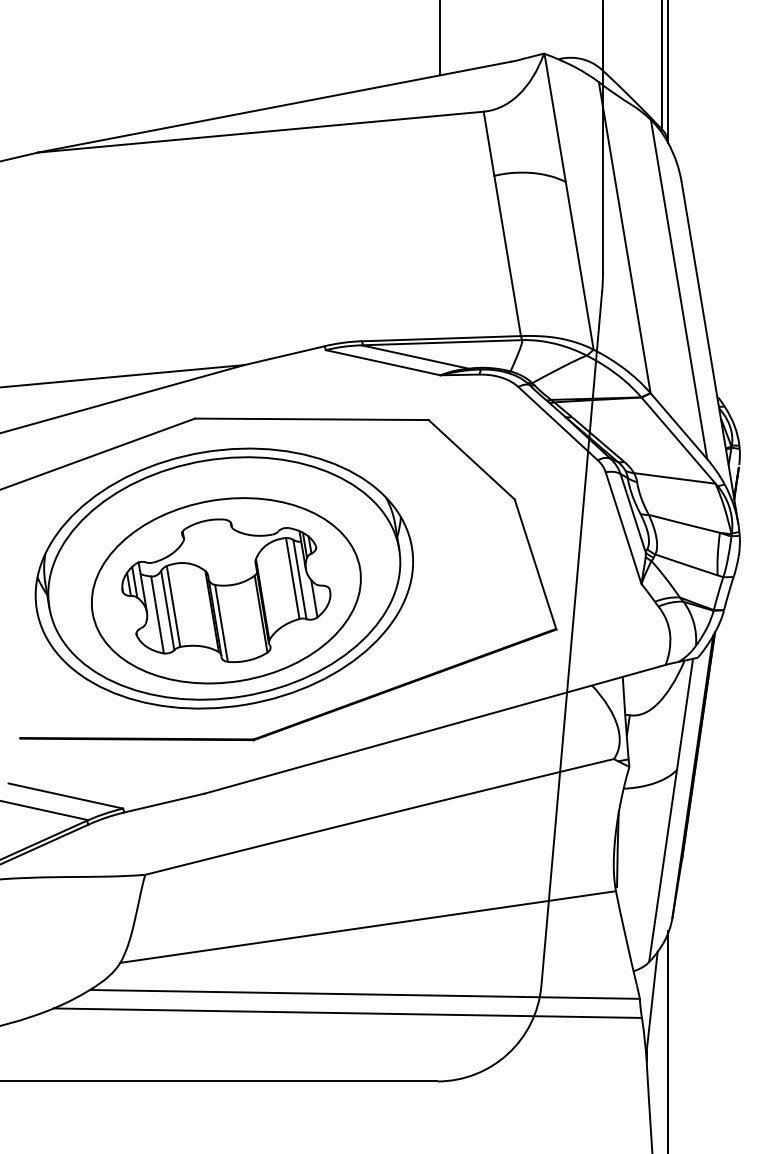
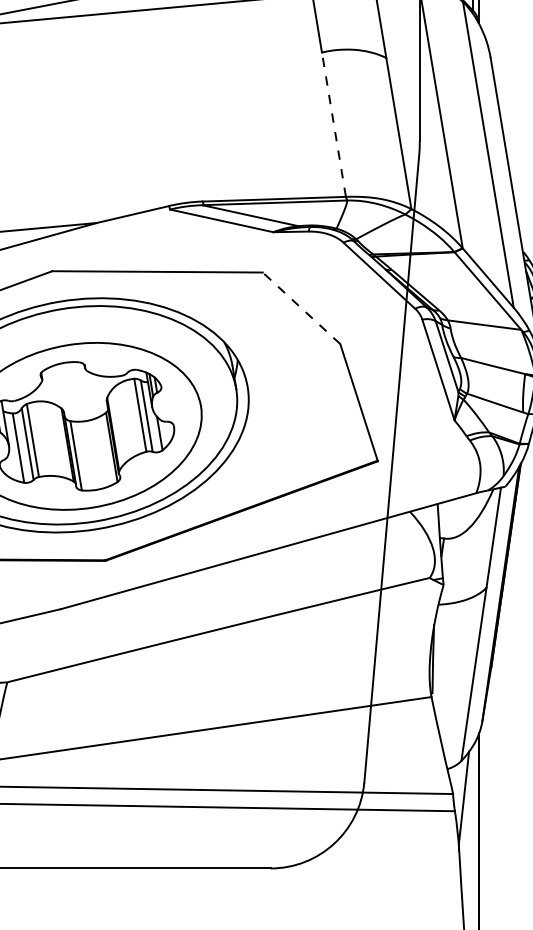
line: (507, 255) -> (333, 124), solid -> dashed
line: (471, 459) -> (301, 308), solid -> dashed

